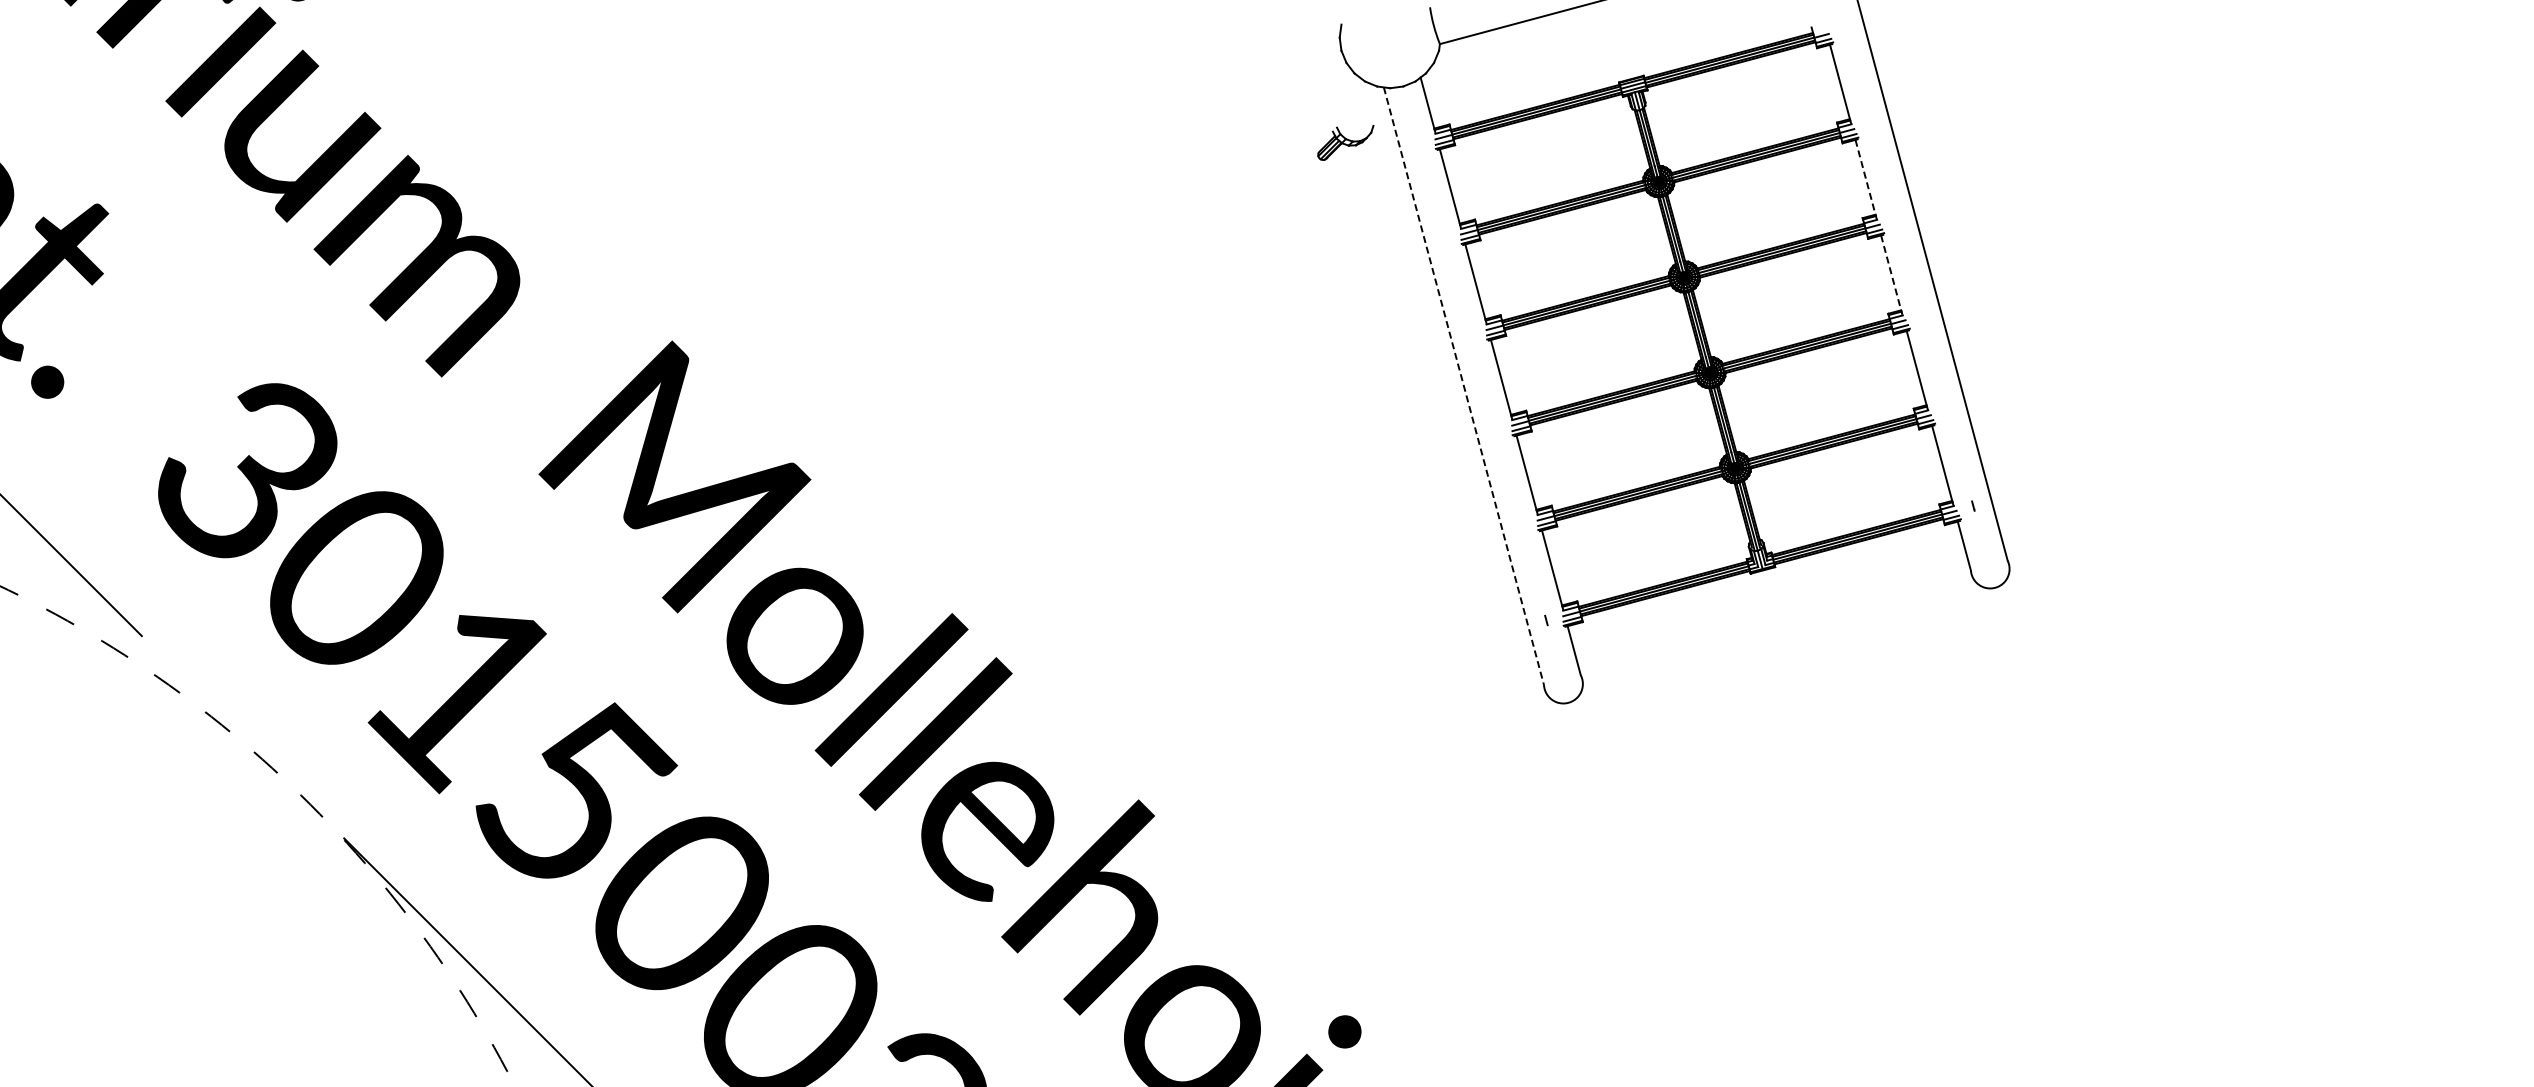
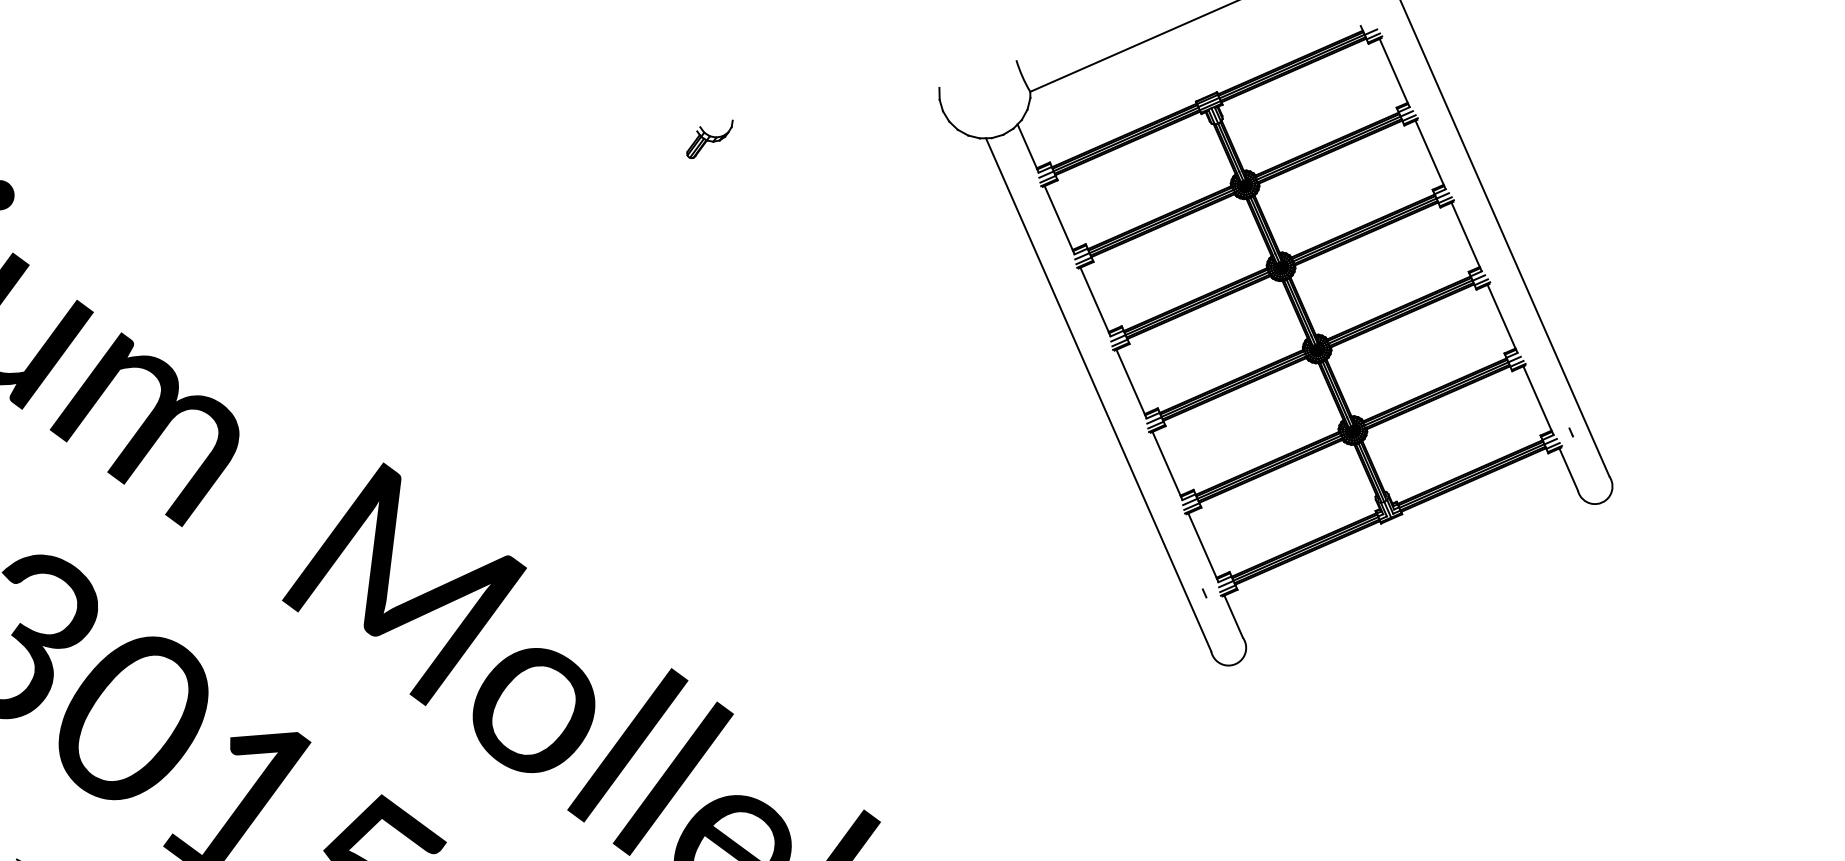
part: (1345, 142) -> (709, 139), moved
line: (1866, 180) -> (1430, 155), dashed -> solid
line: (1891, 275) -> (1466, 237), dashed -> solid
line: (1464, 386) -> (1099, 395), dashed -> solid

